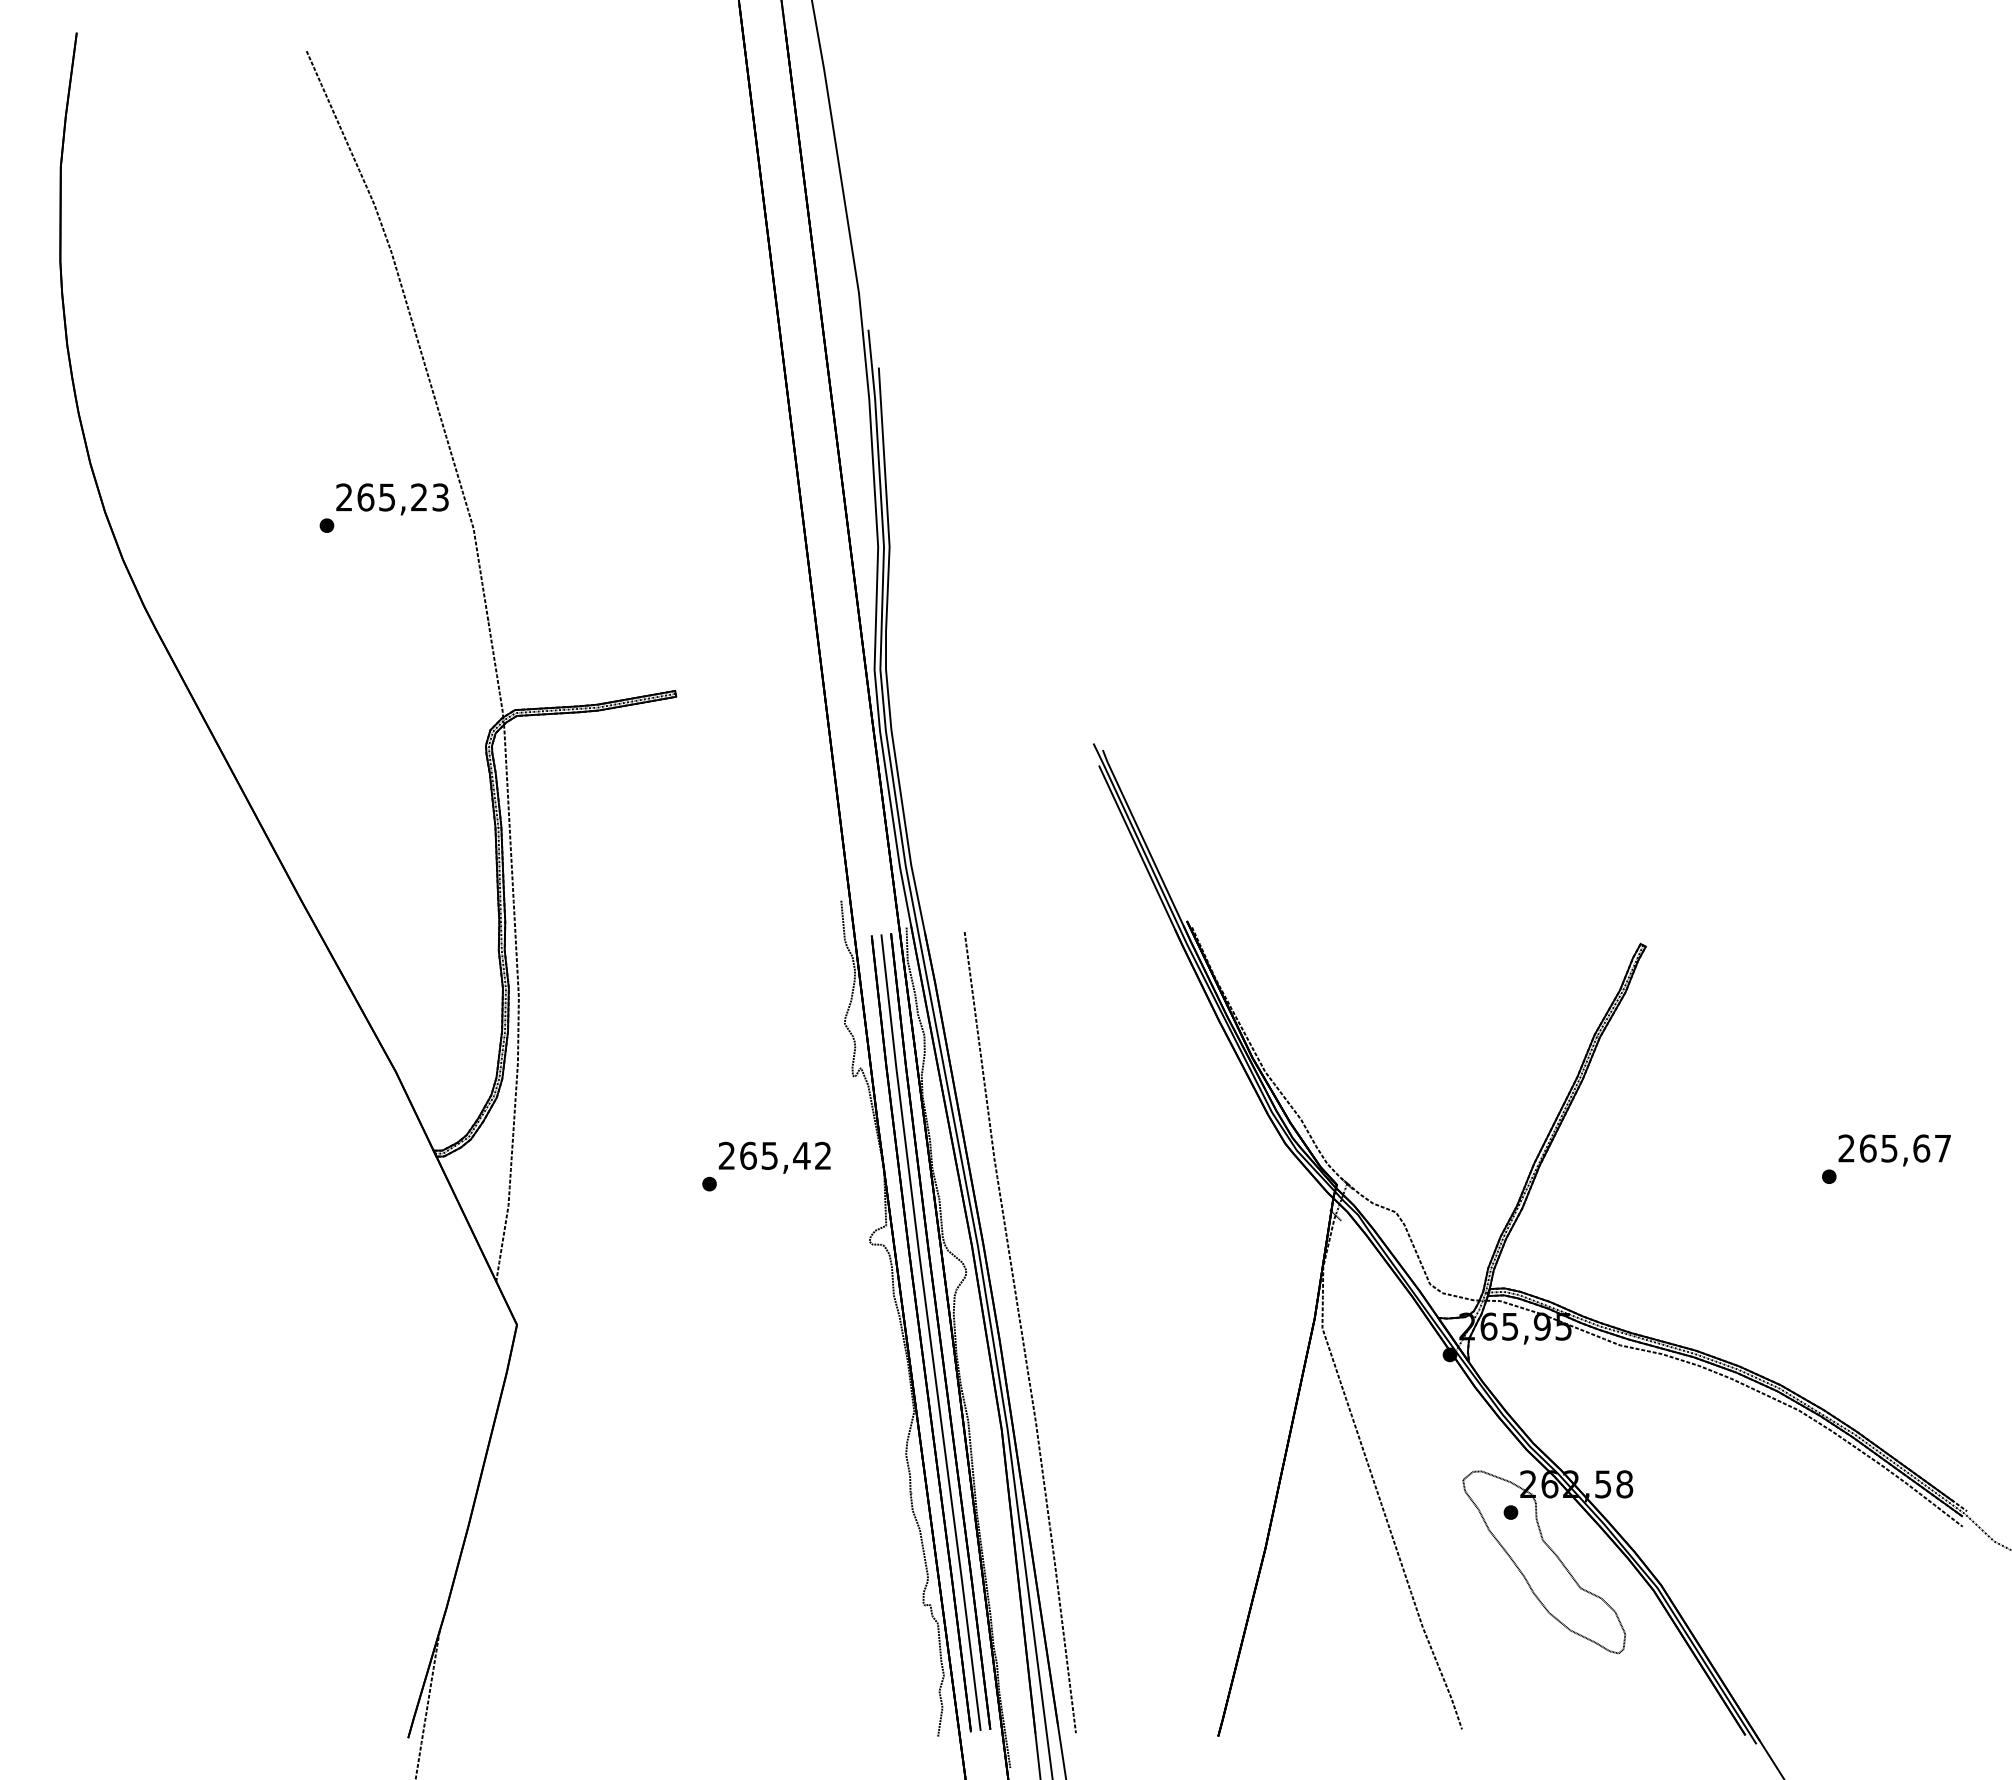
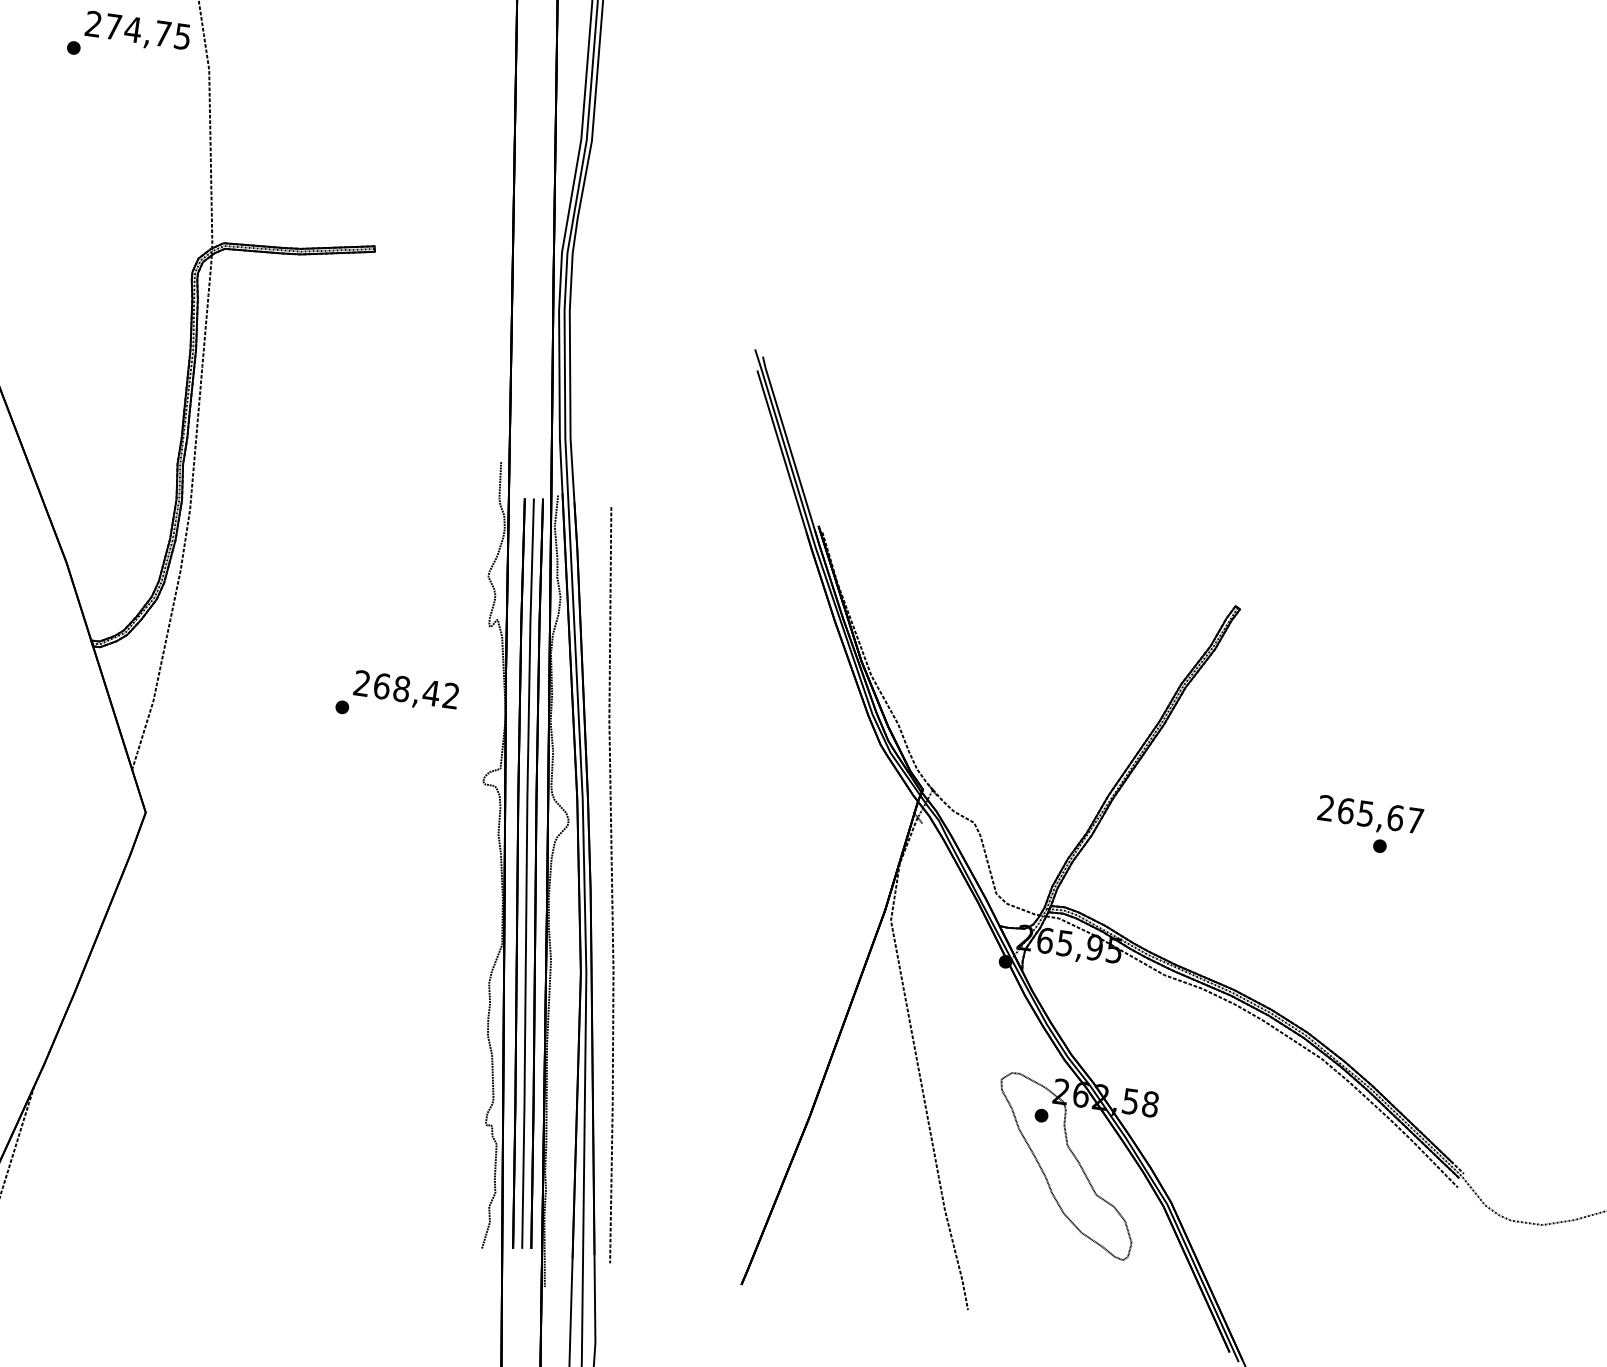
text: (402, 497) -> (147, 31), 265,23 -> 274,75
text: (1894, 1150) -> (1370, 816), moved
text: (769, 1155) -> (401, 688), 265,42 -> 268,42

